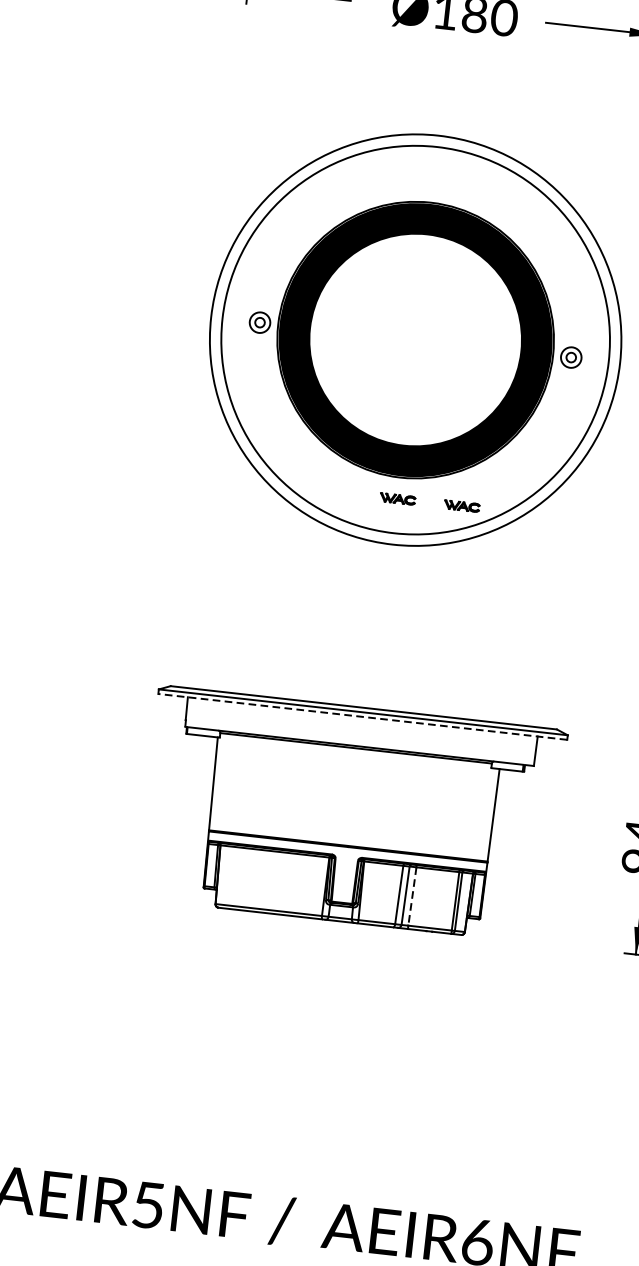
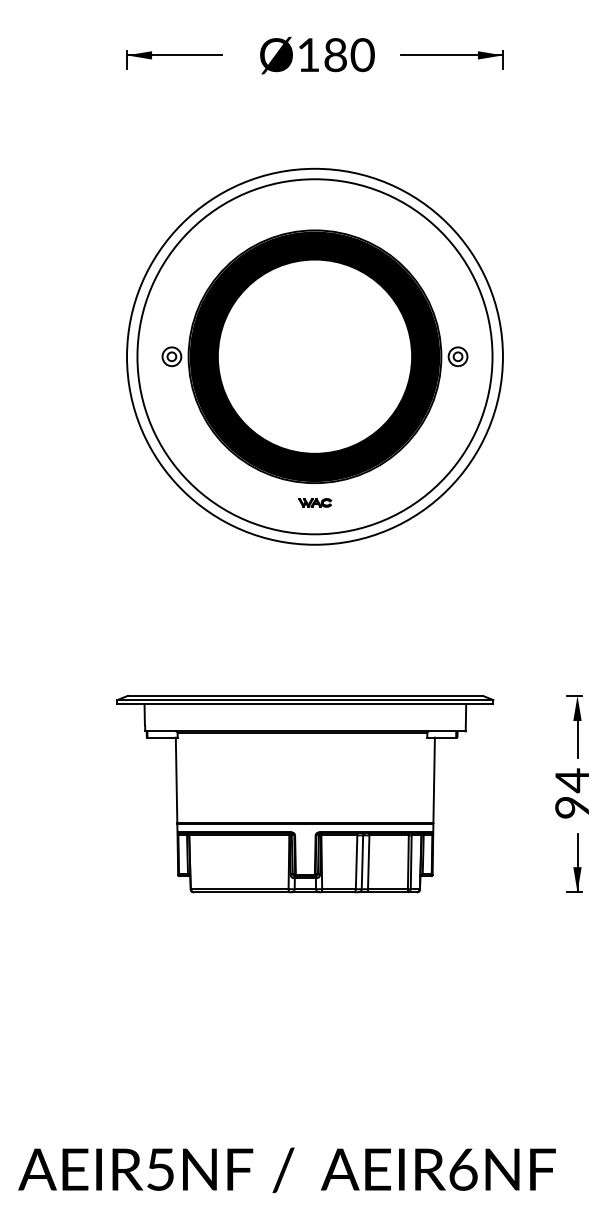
part: (461, 505) -> (373, 502), removed
line: (362, 717) -> (305, 704), dashed -> solid
line: (412, 896) -> (368, 862), dashed -> solid

